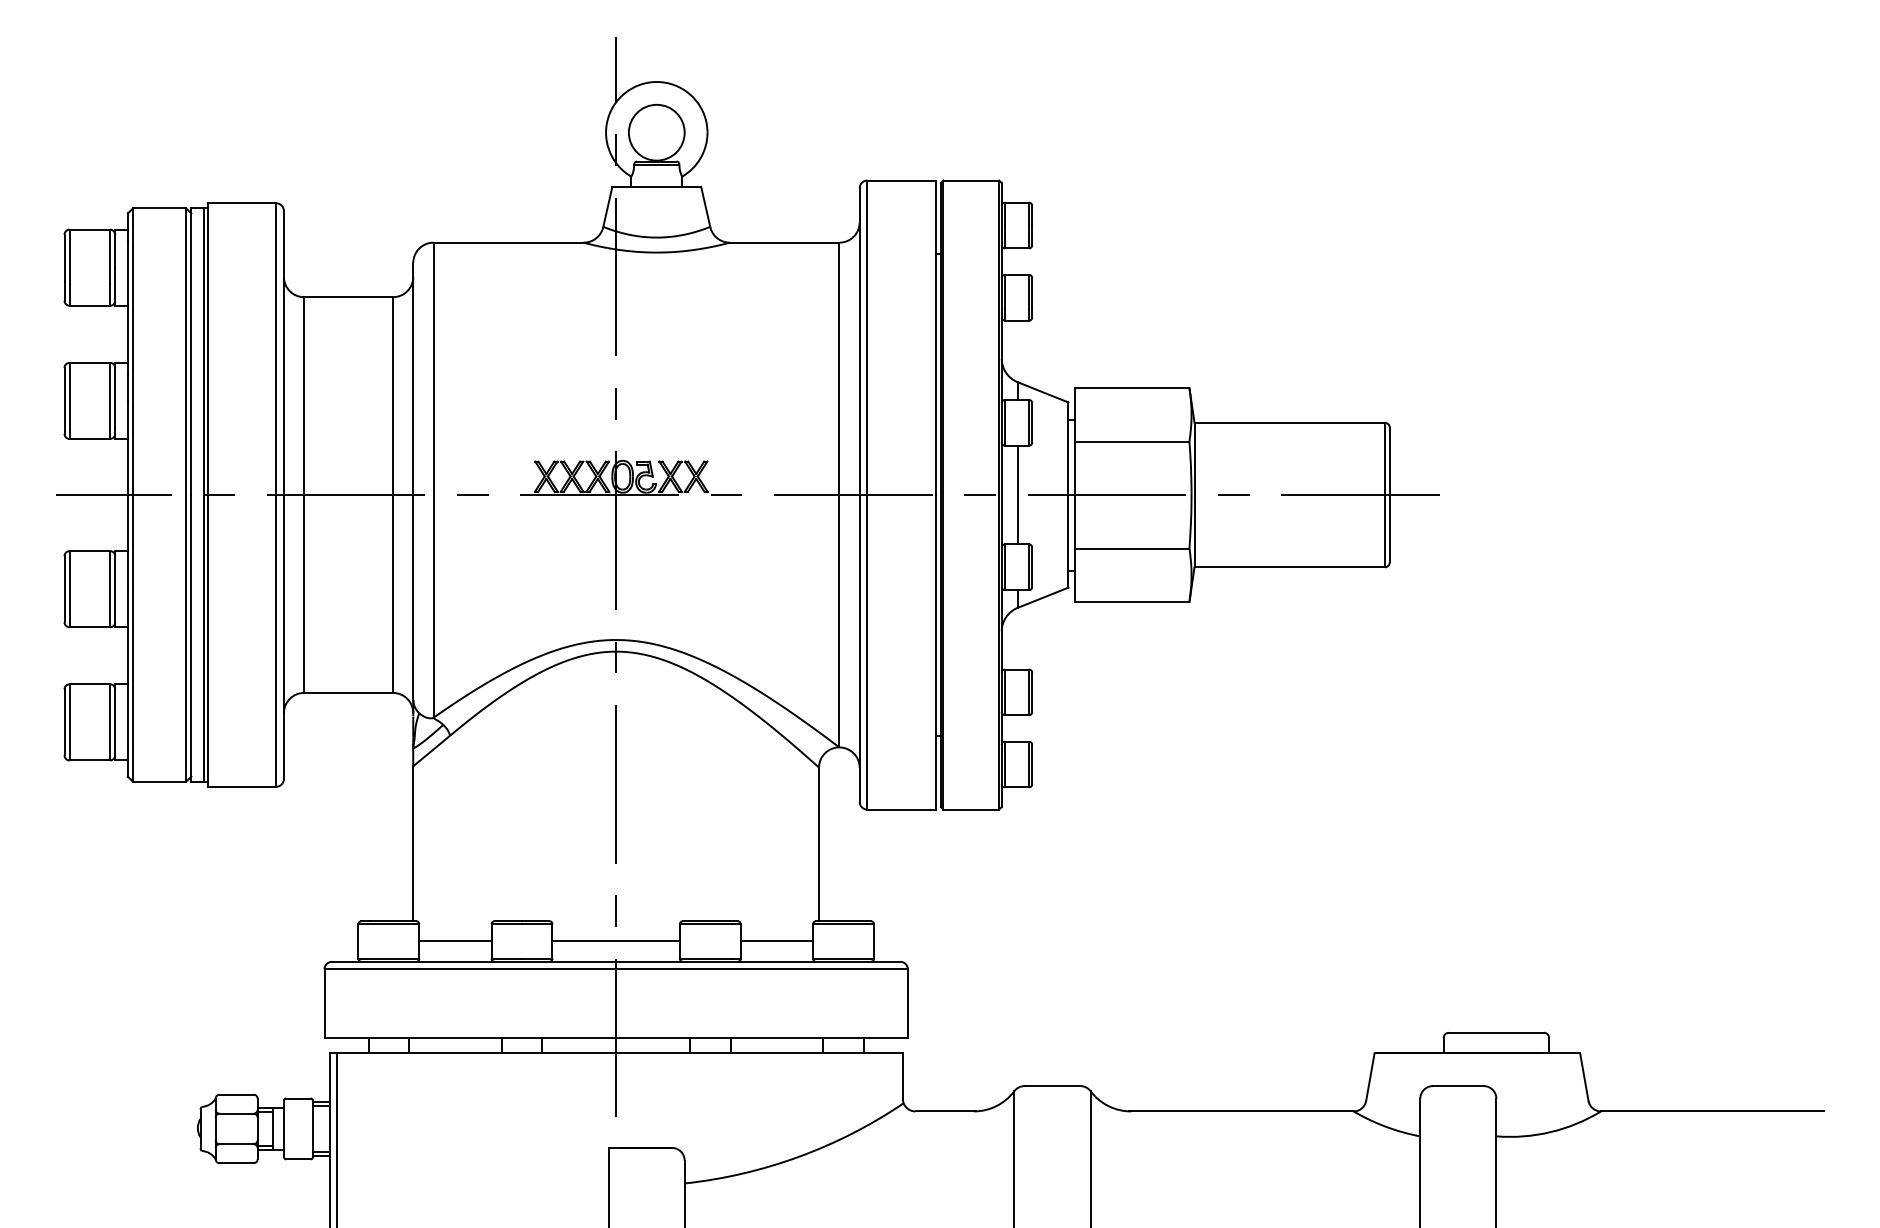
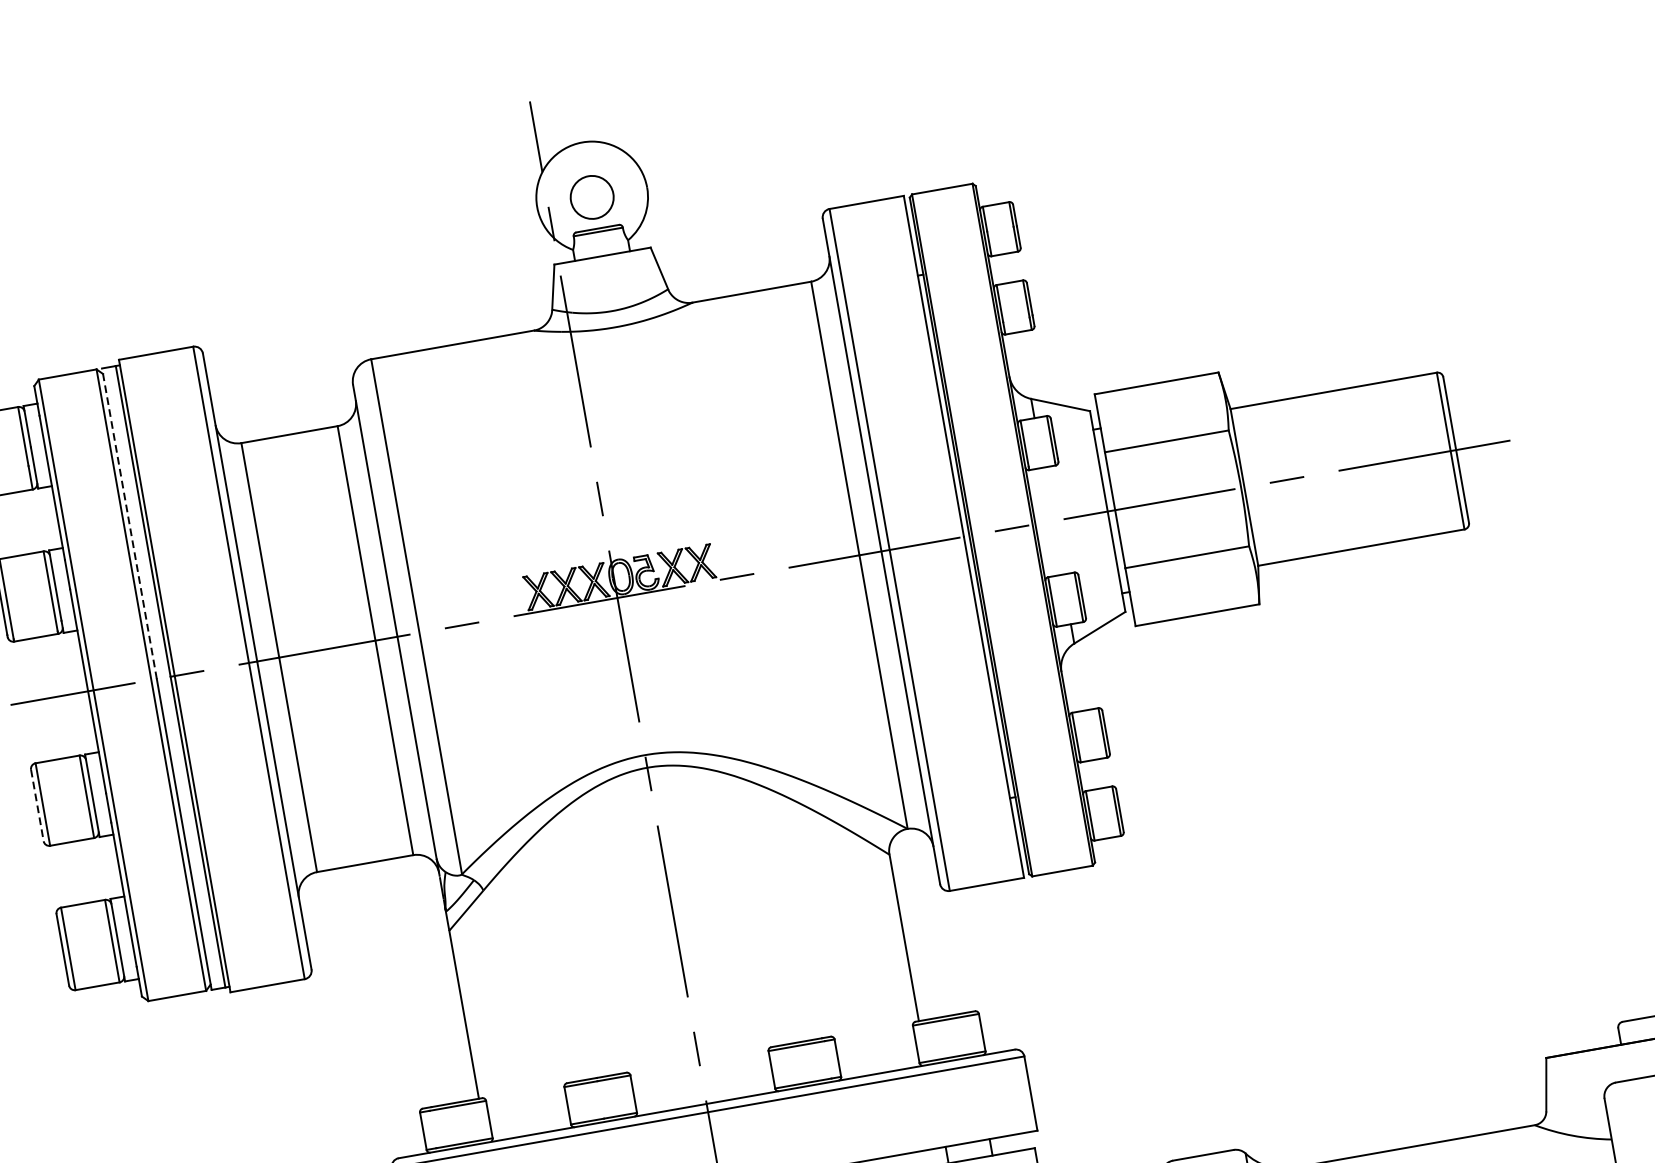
circle: (656, 132) -> (591, 197), size x0.7
line: (191, 351) -> (129, 523), solid -> dashed
line: (1017, 494) -> (1052, 520), removed
line: (64, 589) -> (37, 805), solid -> dashed
line: (455, 941) -> (528, 1112), removed
line: (615, 941) -> (702, 1082), removed
line: (776, 941) -> (876, 1051), removed

